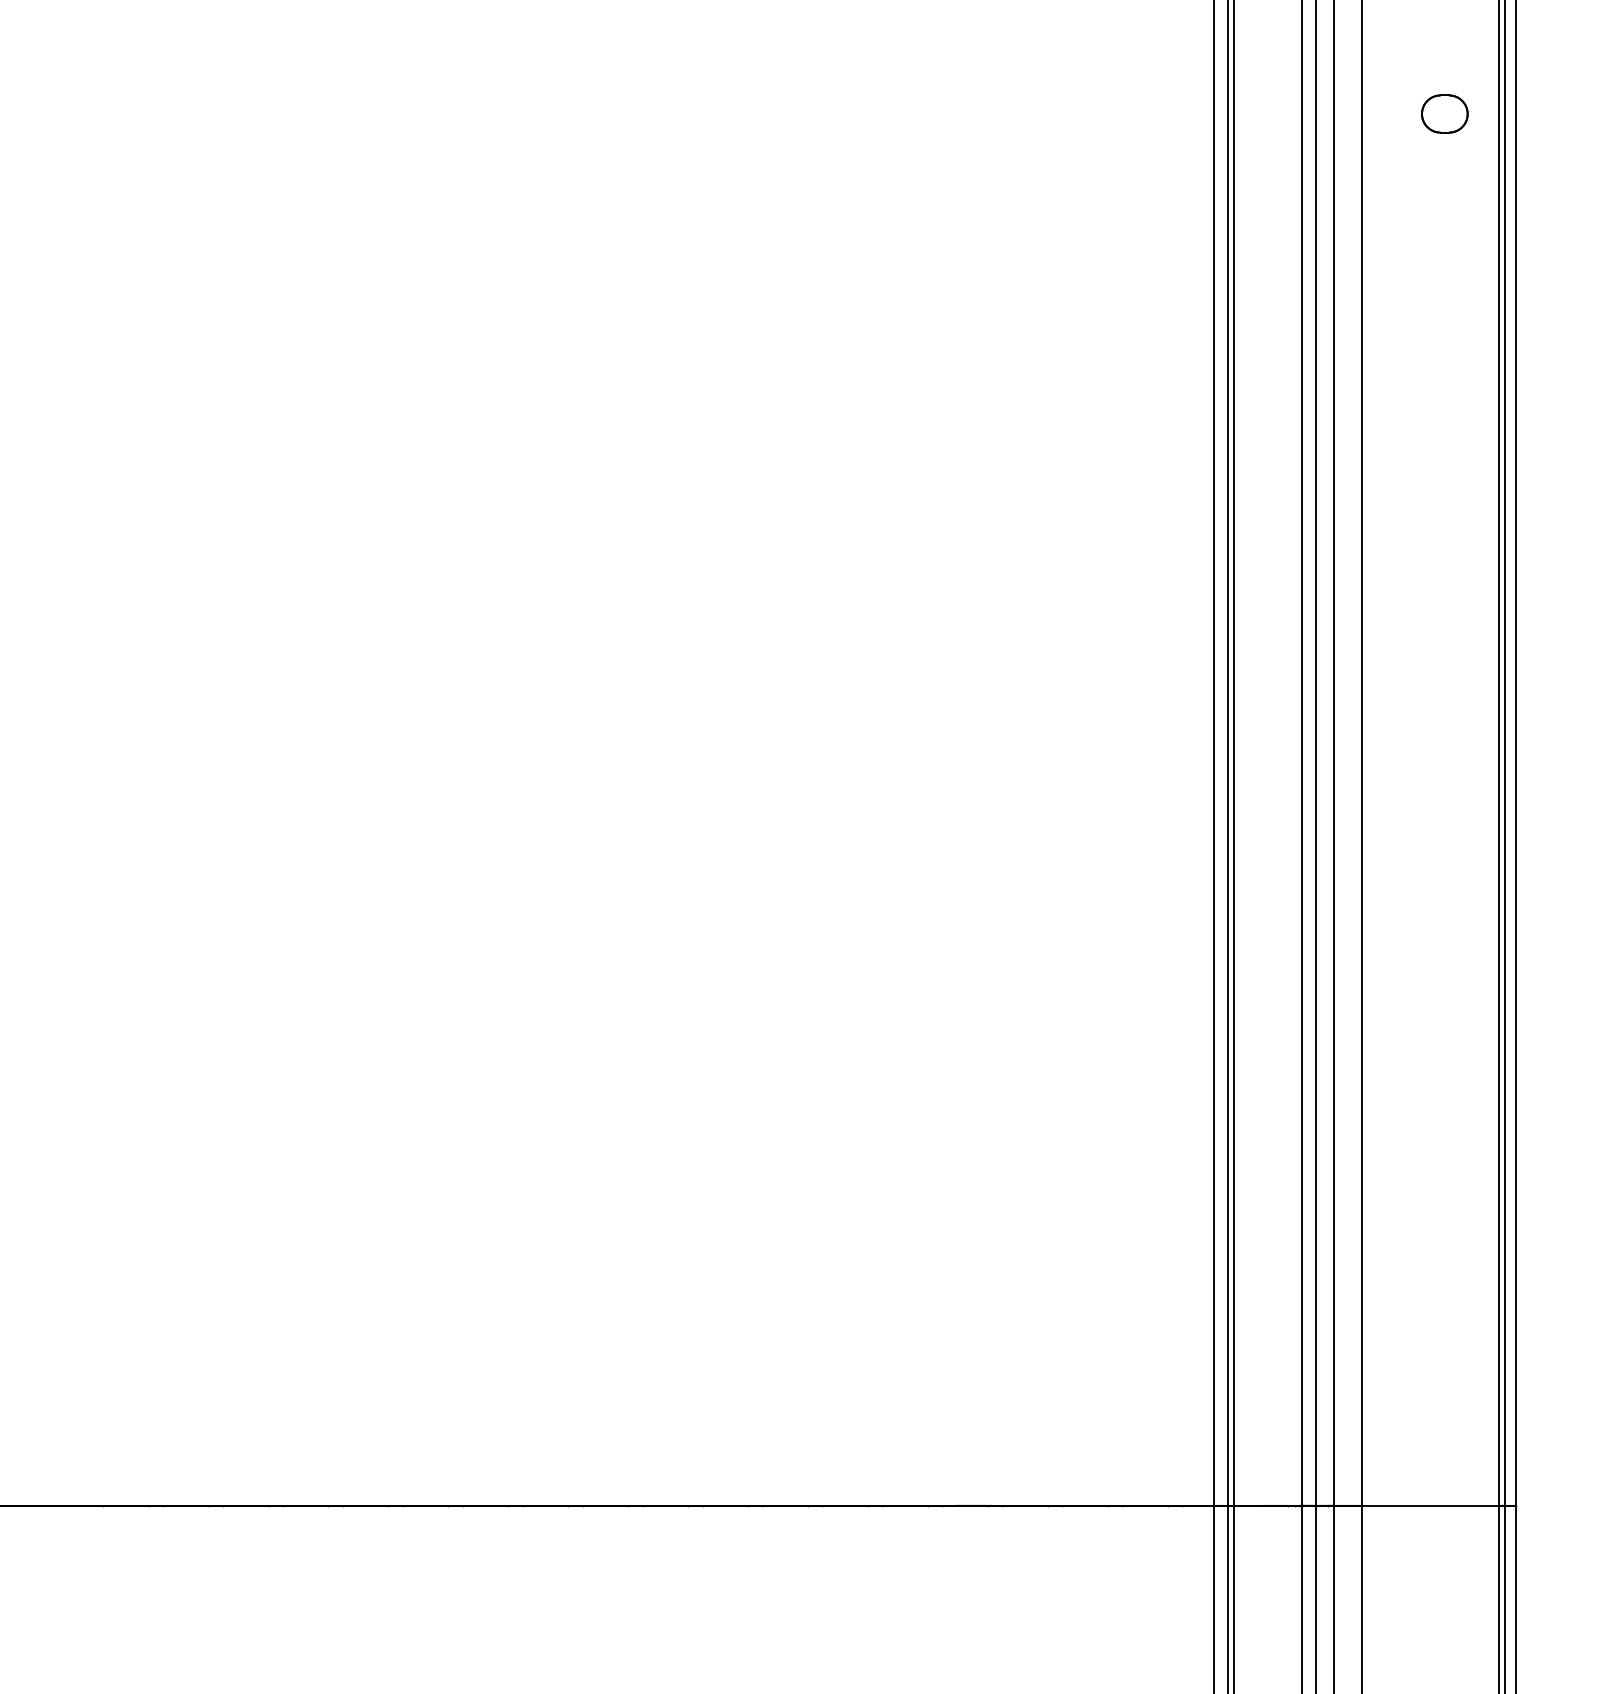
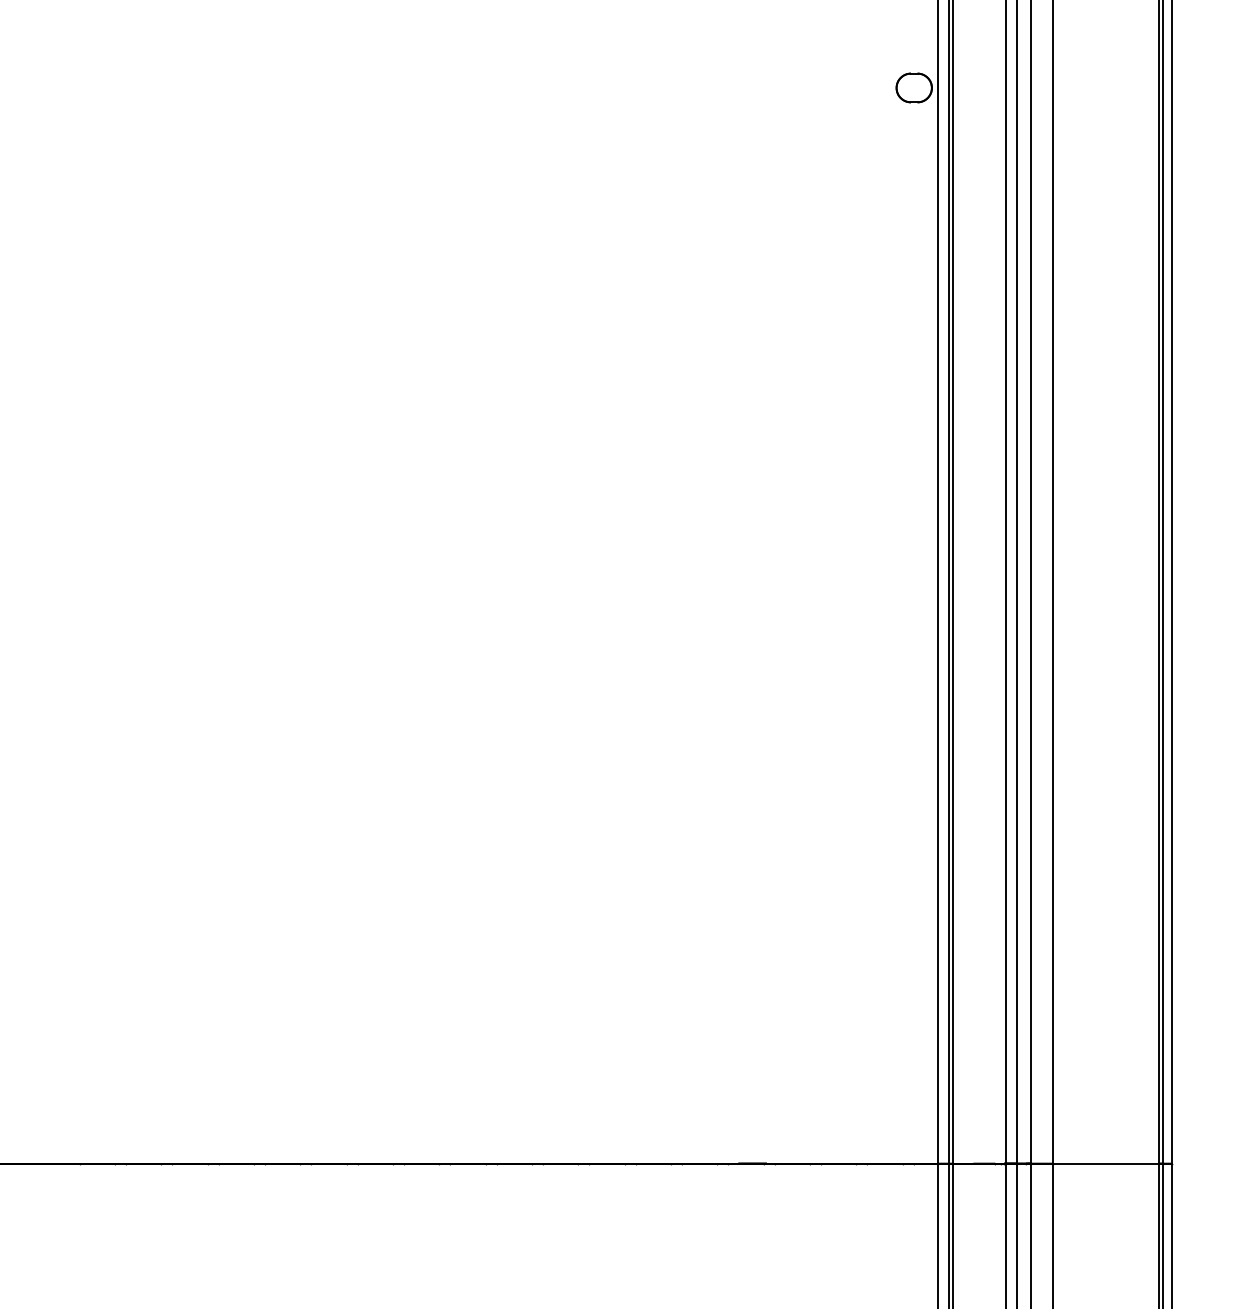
part: (1444, 113) -> (913, 87), moved

